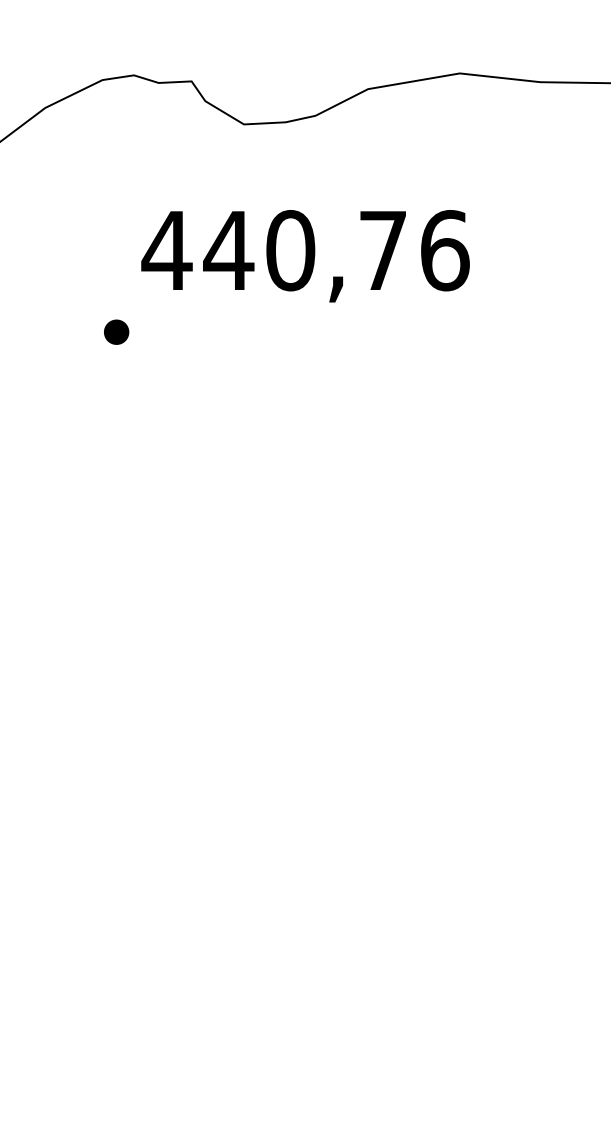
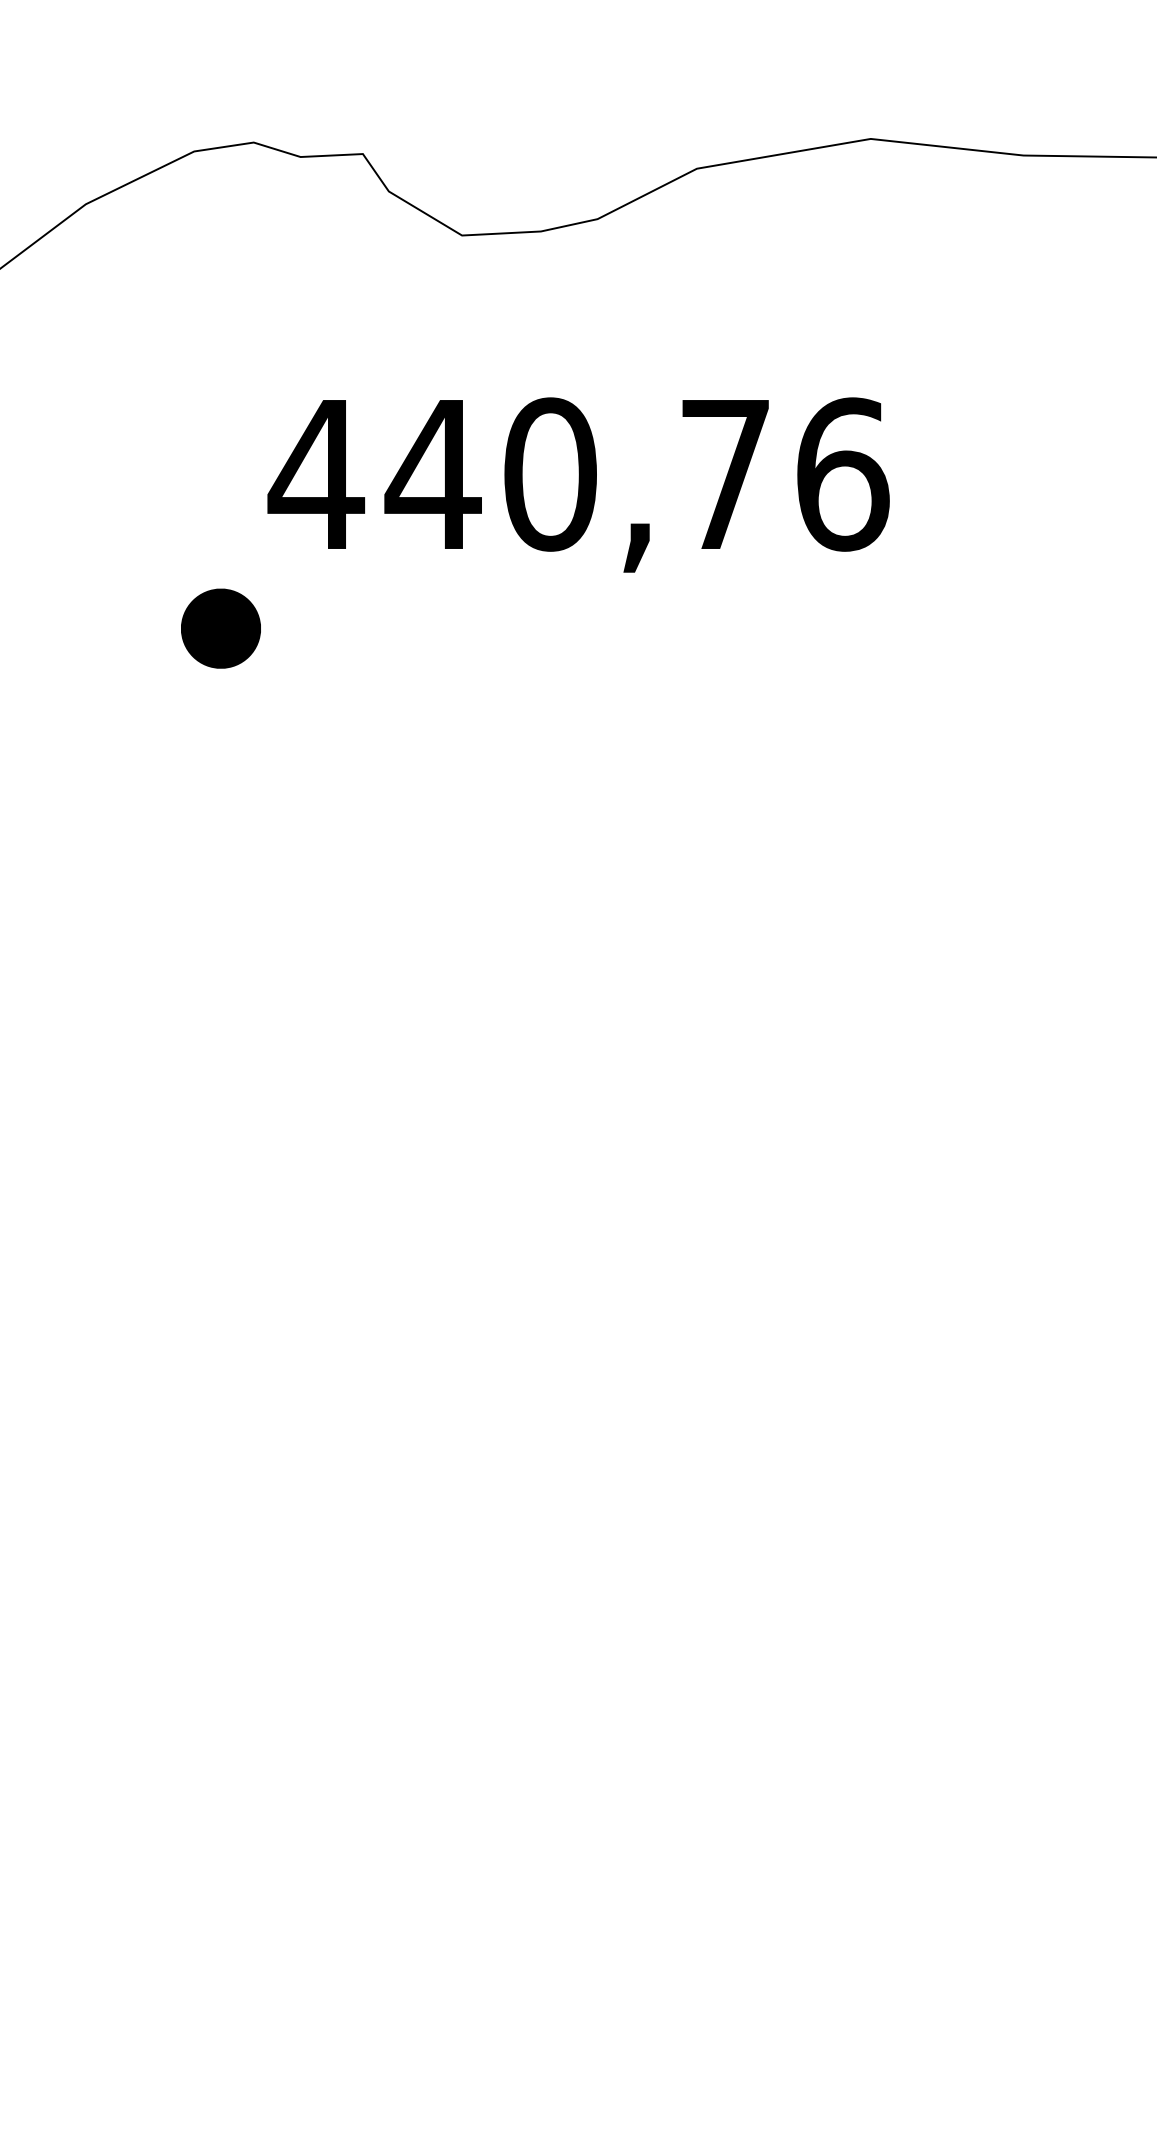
part: (116, 332) -> (220, 629), size x1.67

